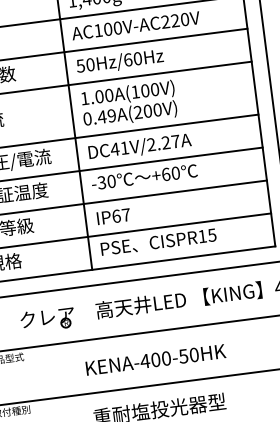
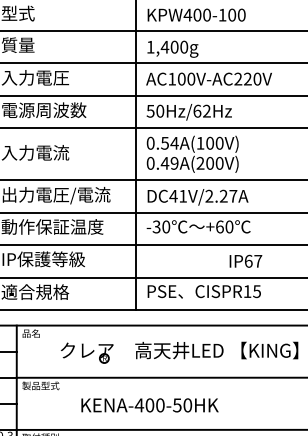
text: (137, 57) -> (206, 110), 50Hz/60Hz -> 50Hz/62Hz
text: (96, 96) -> (162, 142), 1.00A(100V) -> 0.54A(100V)
text: (113, 215) -> (245, 260), moved
text: (155, 360) -> (149, 405), moved

